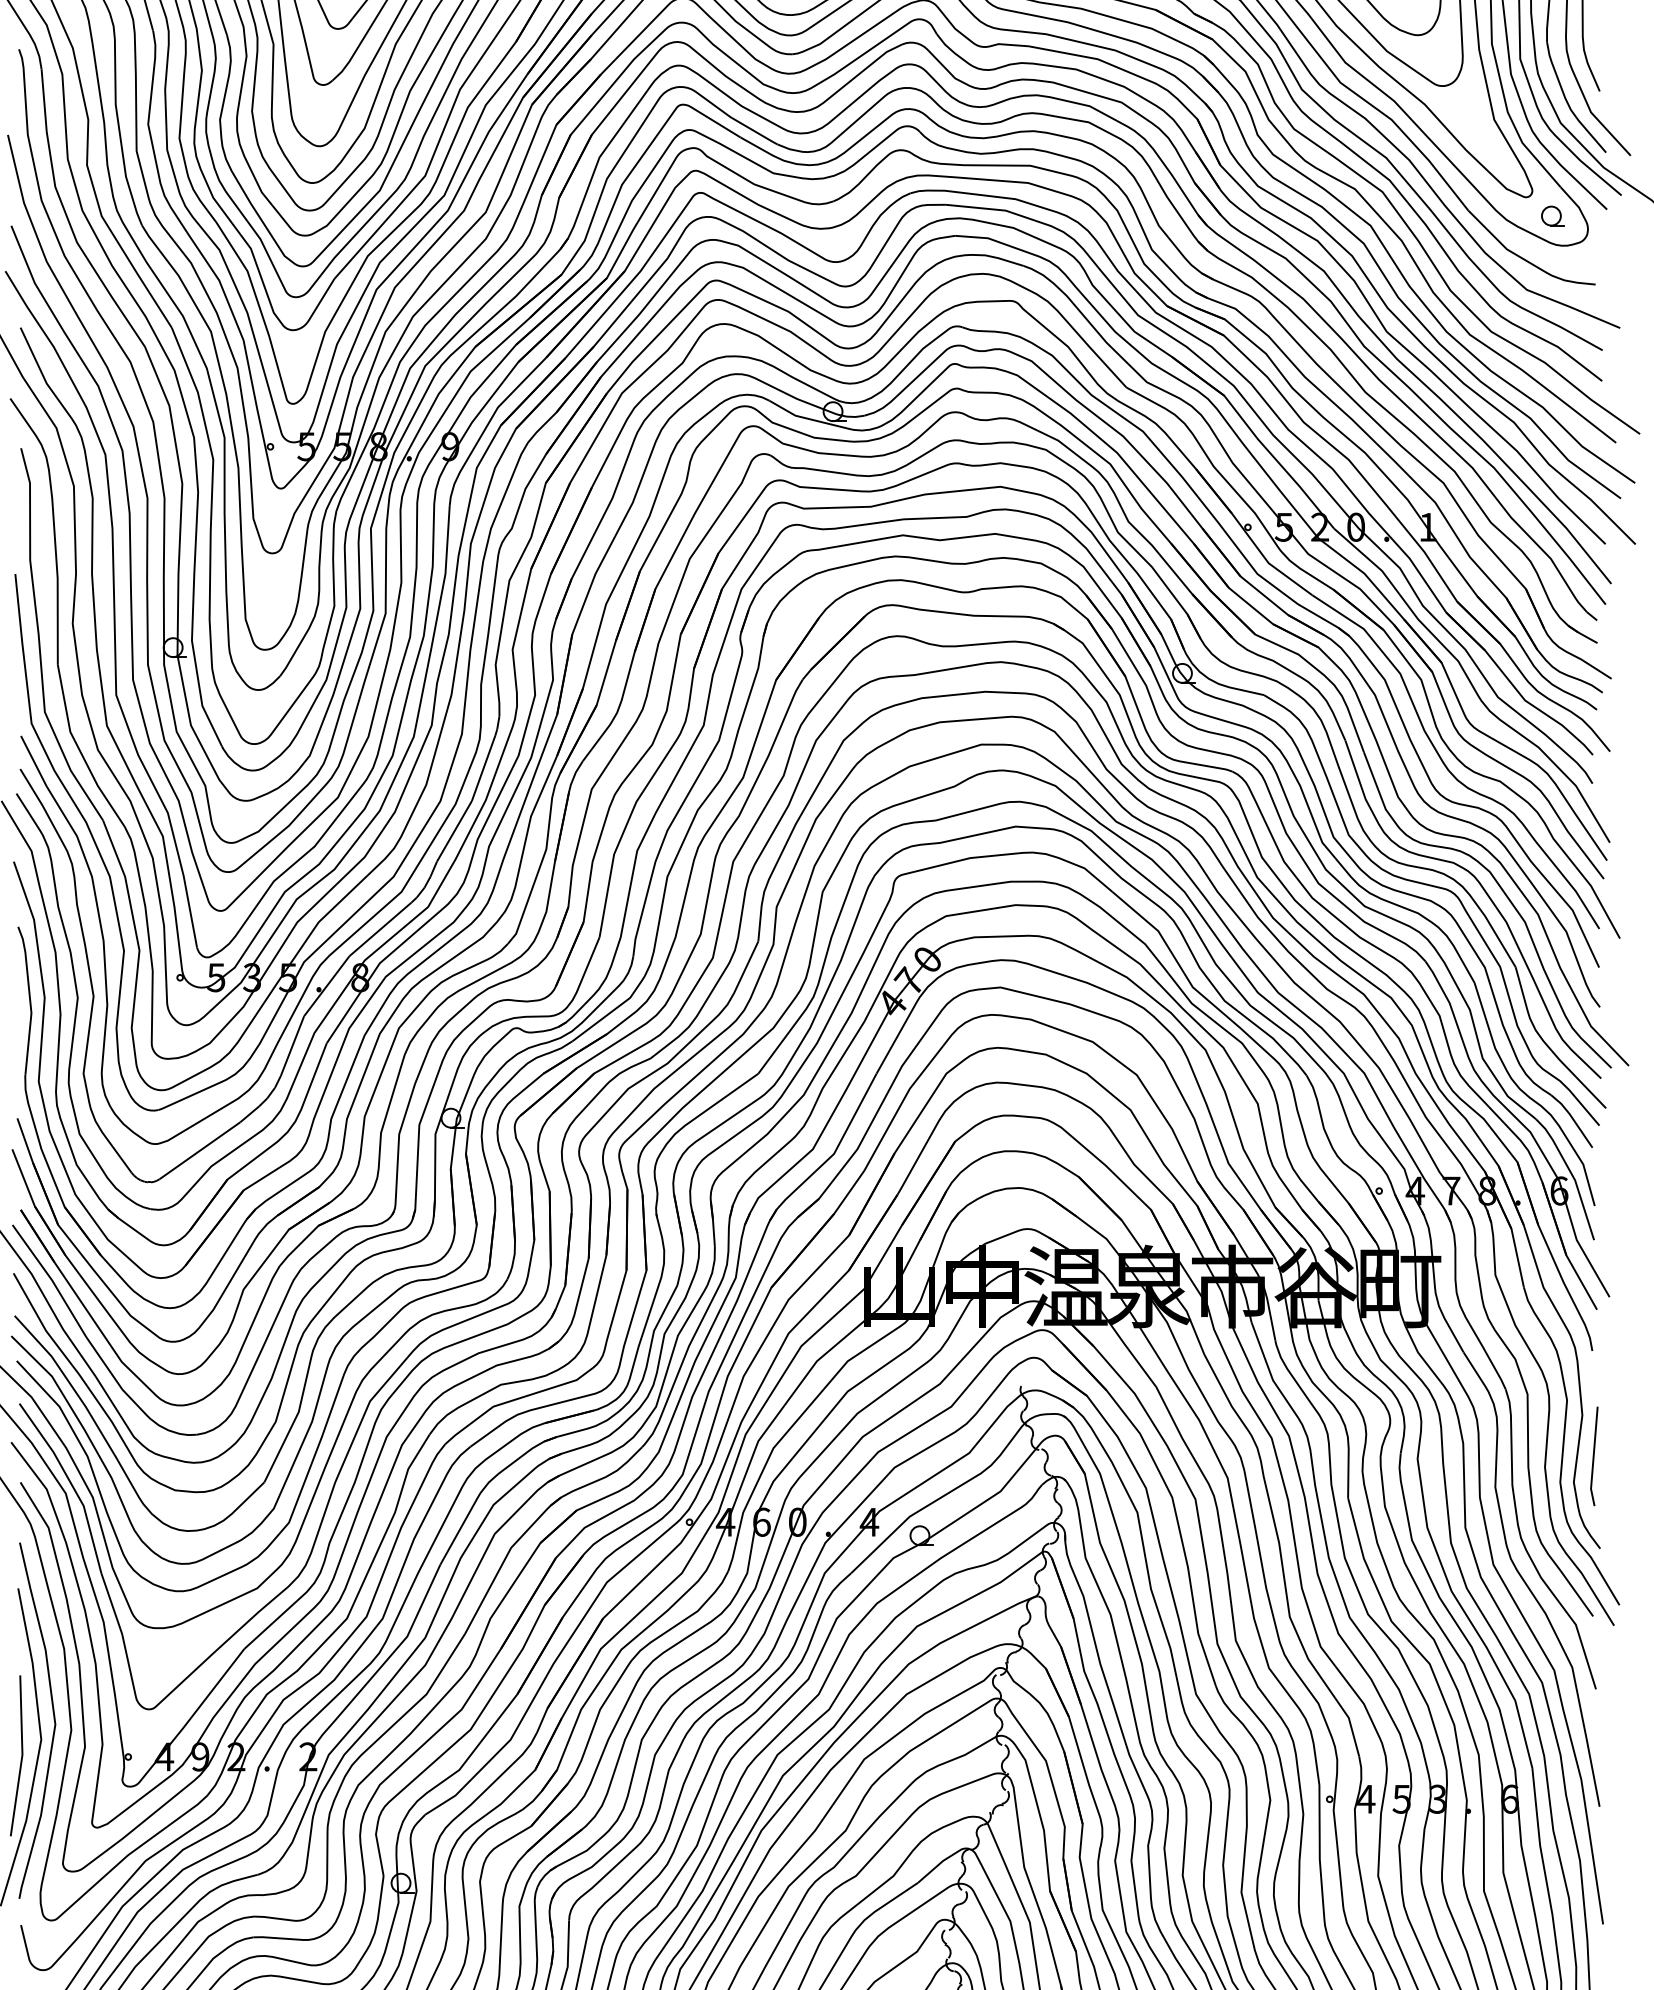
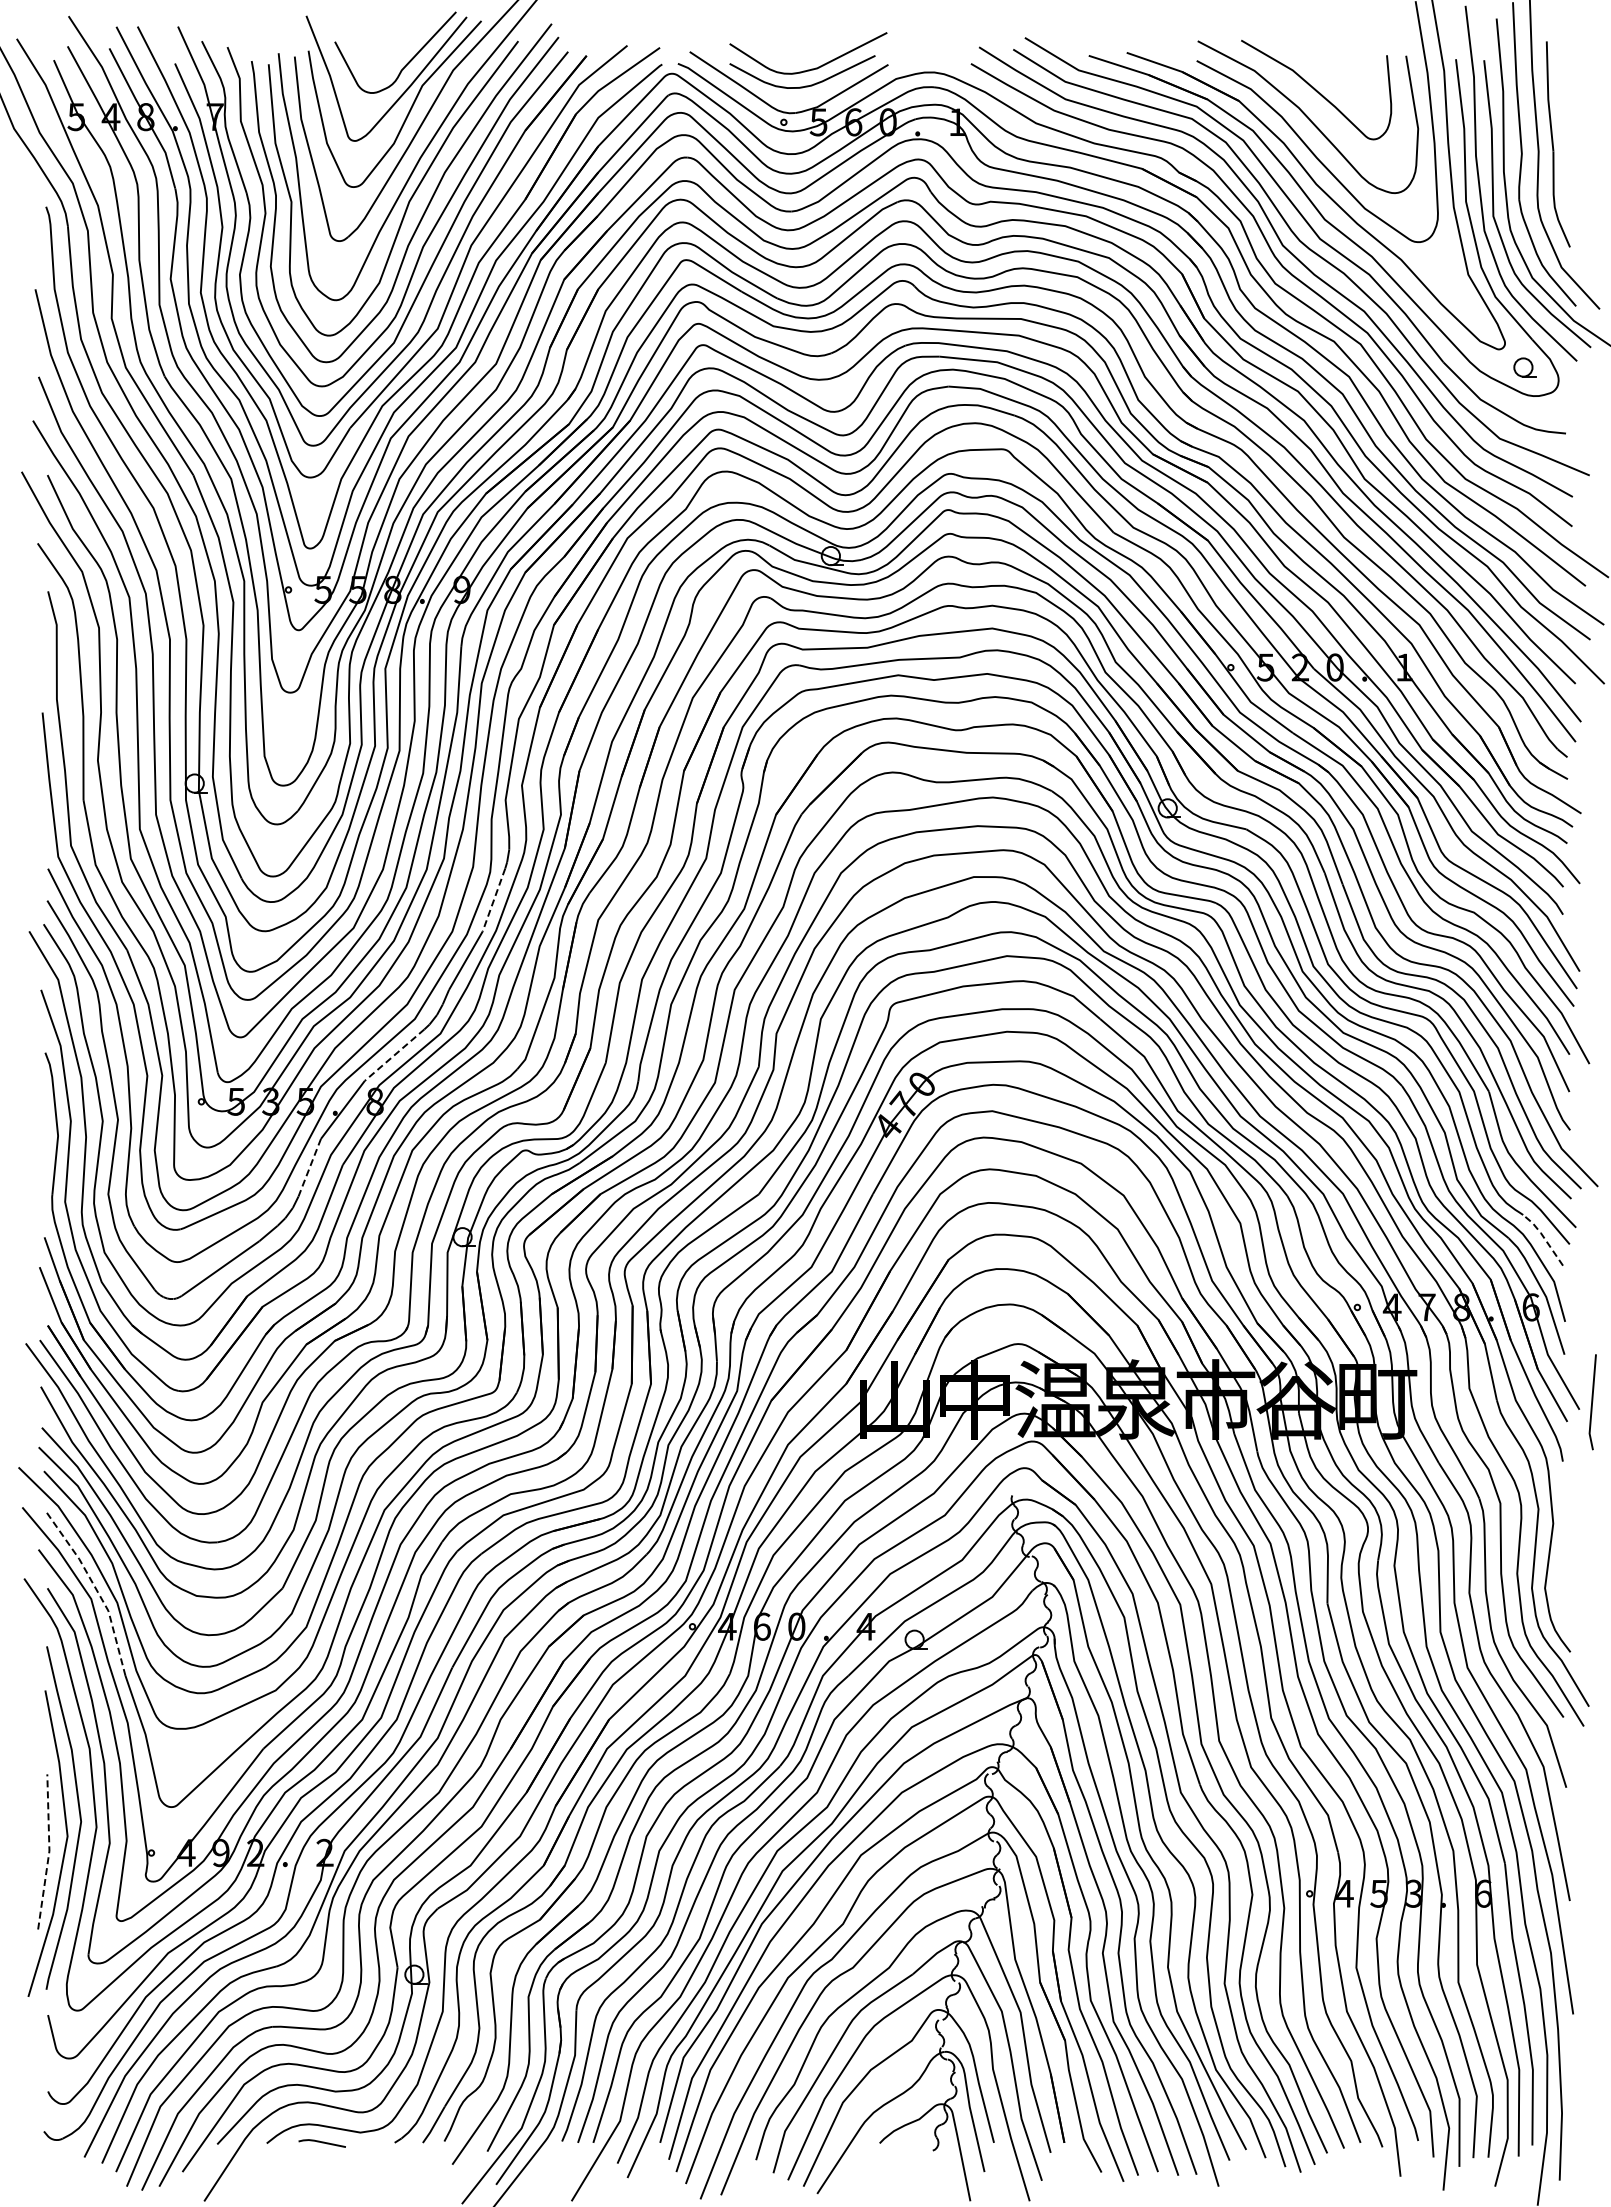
line: (483, 768) -> (493, 900), solid -> dashed
line: (380, 929) -> (394, 1055), solid -> dashed
line: (292, 1045) -> (309, 1167), solid -> dashed
line: (1573, 1119) -> (1544, 1238), solid -> dashed
line: (1594, 1456) -> (1592, 1402), moved
line: (70, 1482) -> (95, 1588), solid -> dashed
line: (22, 1755) -> (49, 1851), solid -> dashed

